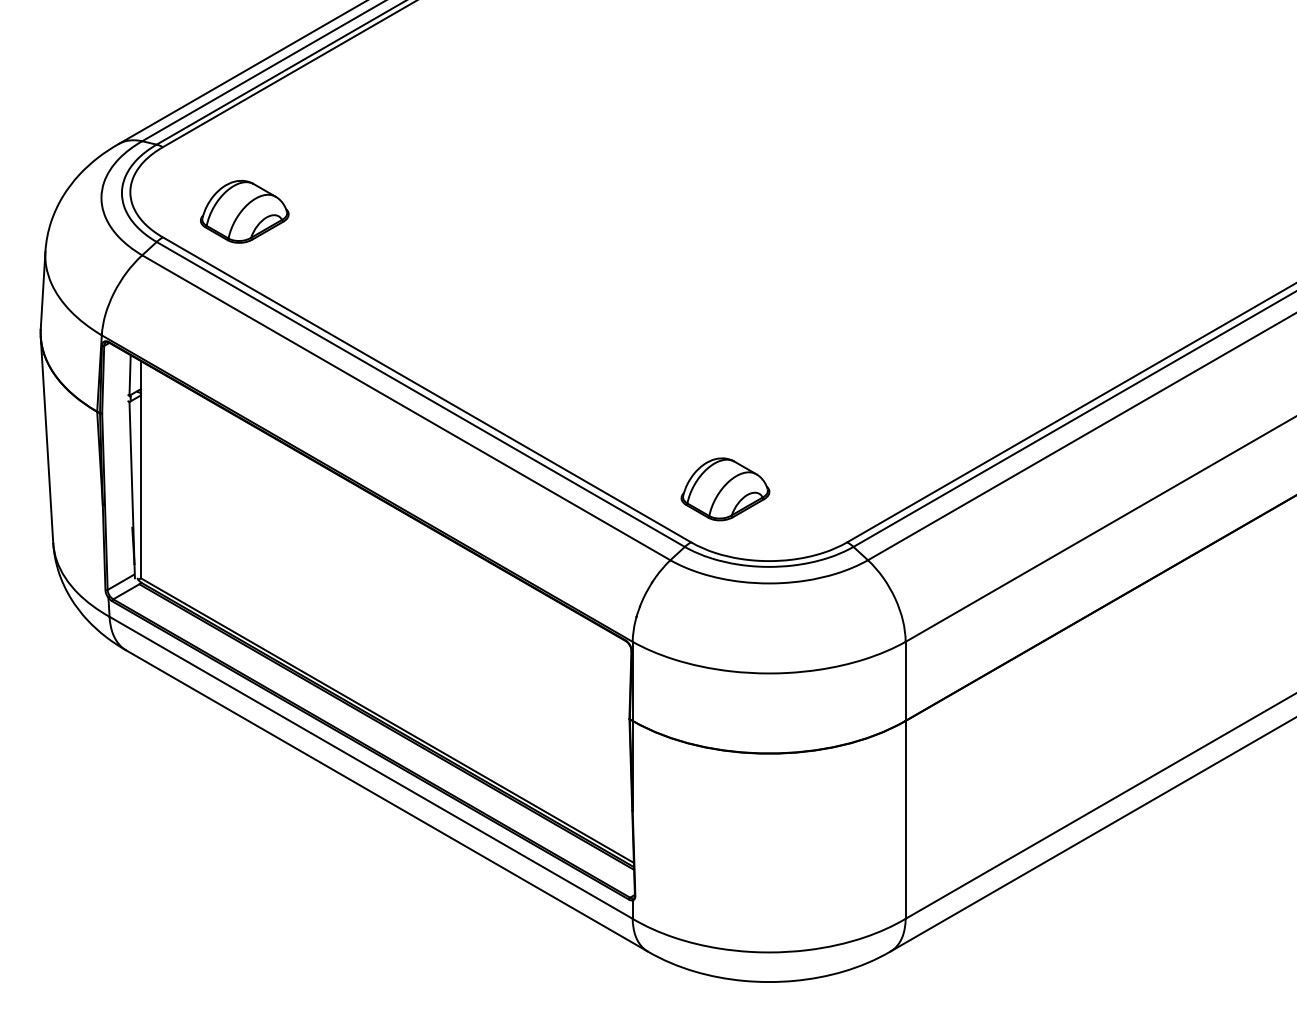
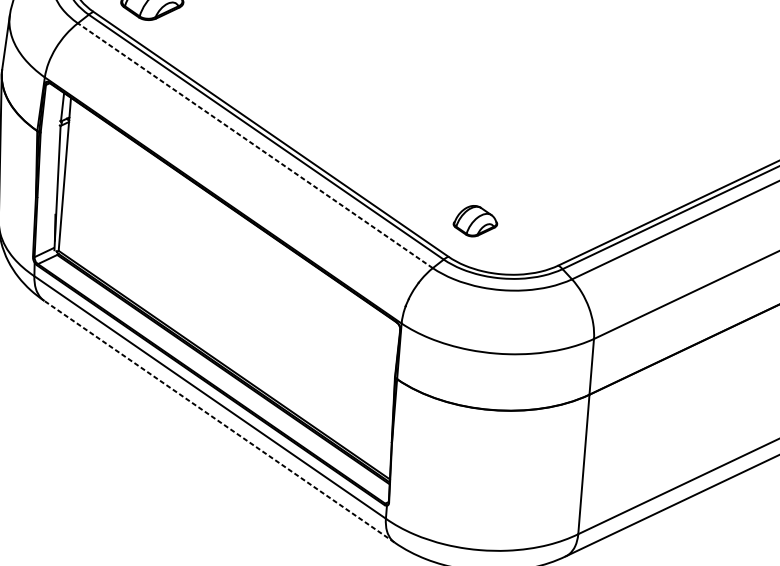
line: (406, 407) -> (255, 145), solid -> dashed
part: (725, 489) -> (475, 221), size x0.7
line: (387, 800) -> (219, 421), solid -> dashed

